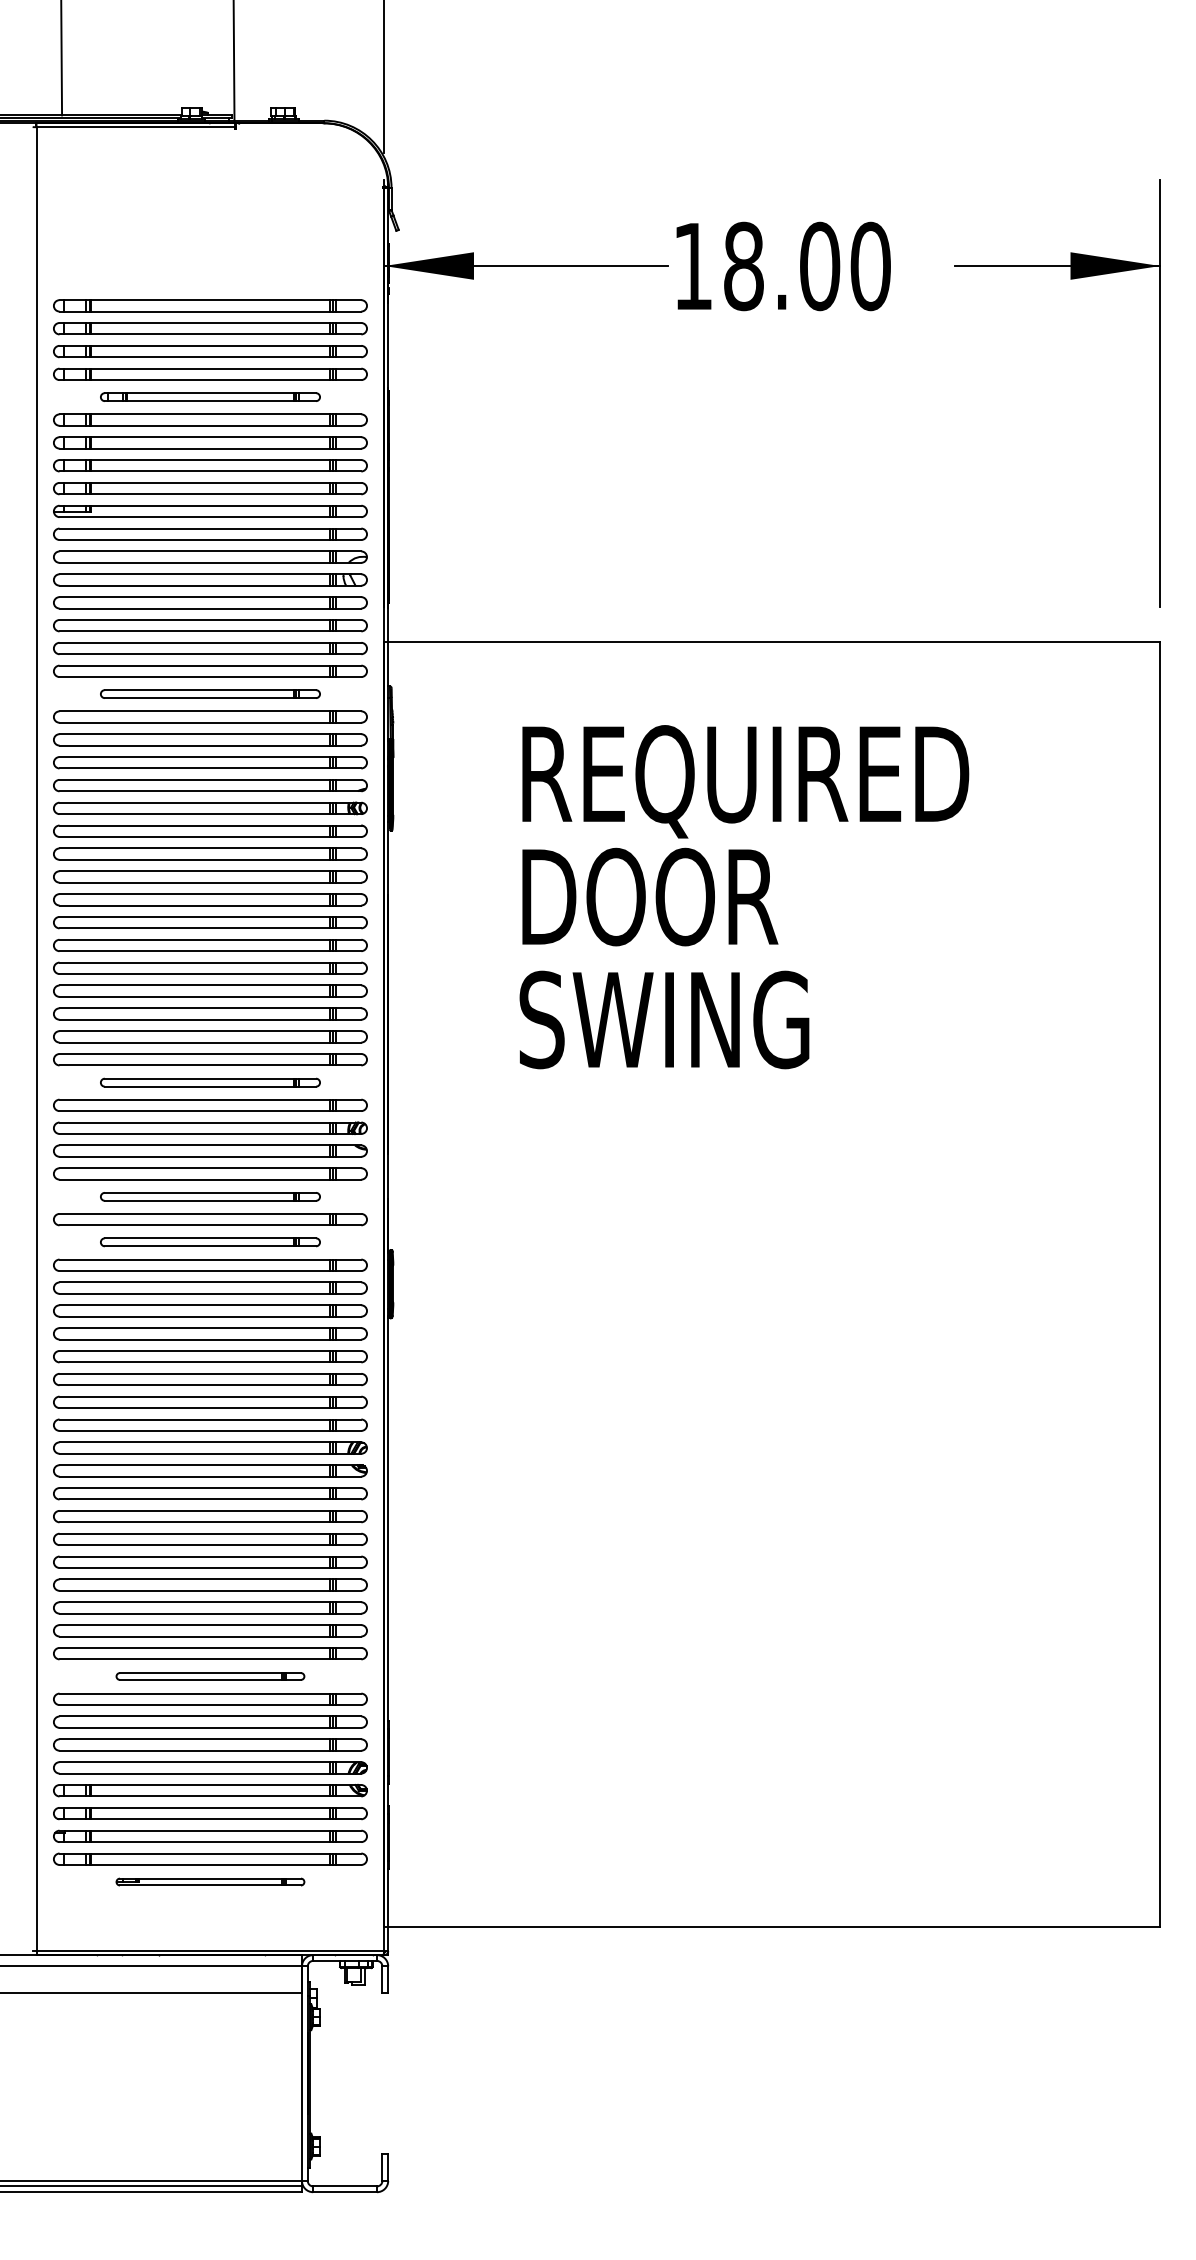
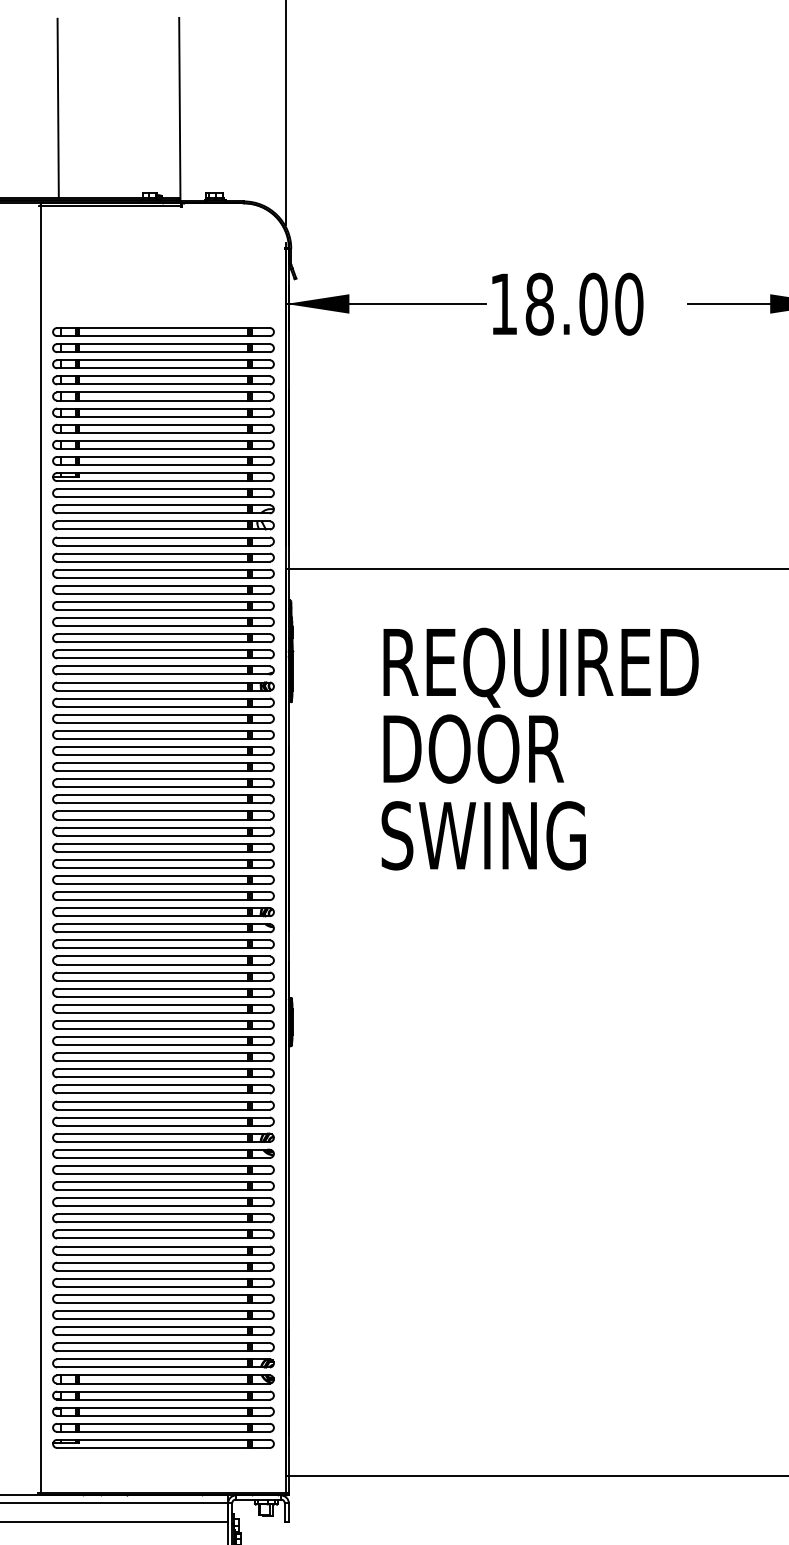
part: (210, 396) -> (163, 395), size x1.43
part: (210, 693) -> (163, 605), size x1.43
part: (210, 1082) -> (163, 879), size x1.43
part: (210, 1196) -> (163, 960), size x1.43
part: (210, 1241) -> (163, 992), size x1.43
part: (210, 1676) -> (163, 1298), size x1.67
part: (210, 1881) -> (163, 1443), size x1.67

